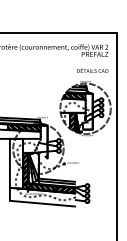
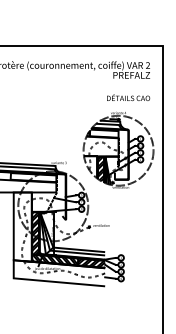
hatch: (74, 96) -> (103, 133), removed
hatch: (24, 128) -> (33, 177), removed

